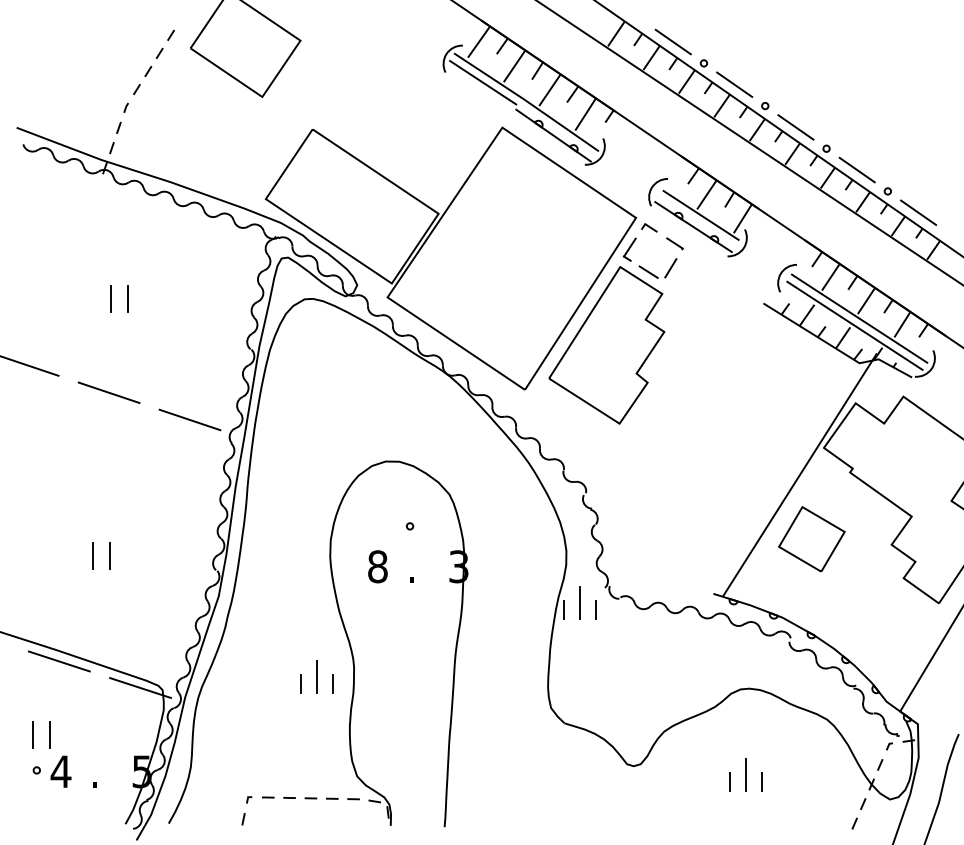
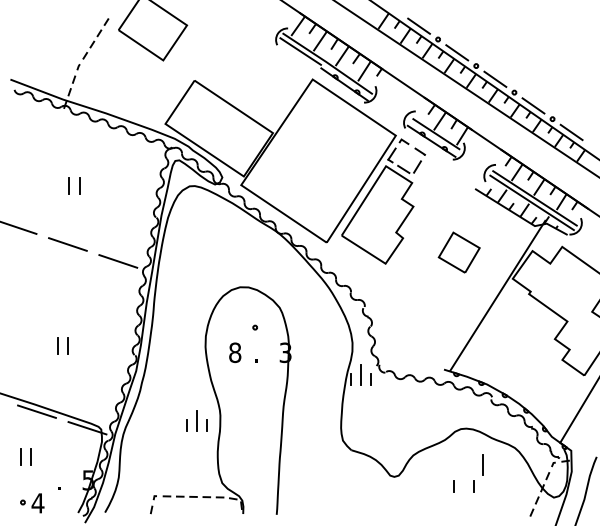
part: (810, 539) -> (458, 252), moved
part: (52, 772) -> (32, 503), moved
line: (744, 773) -> (482, 464), moved

